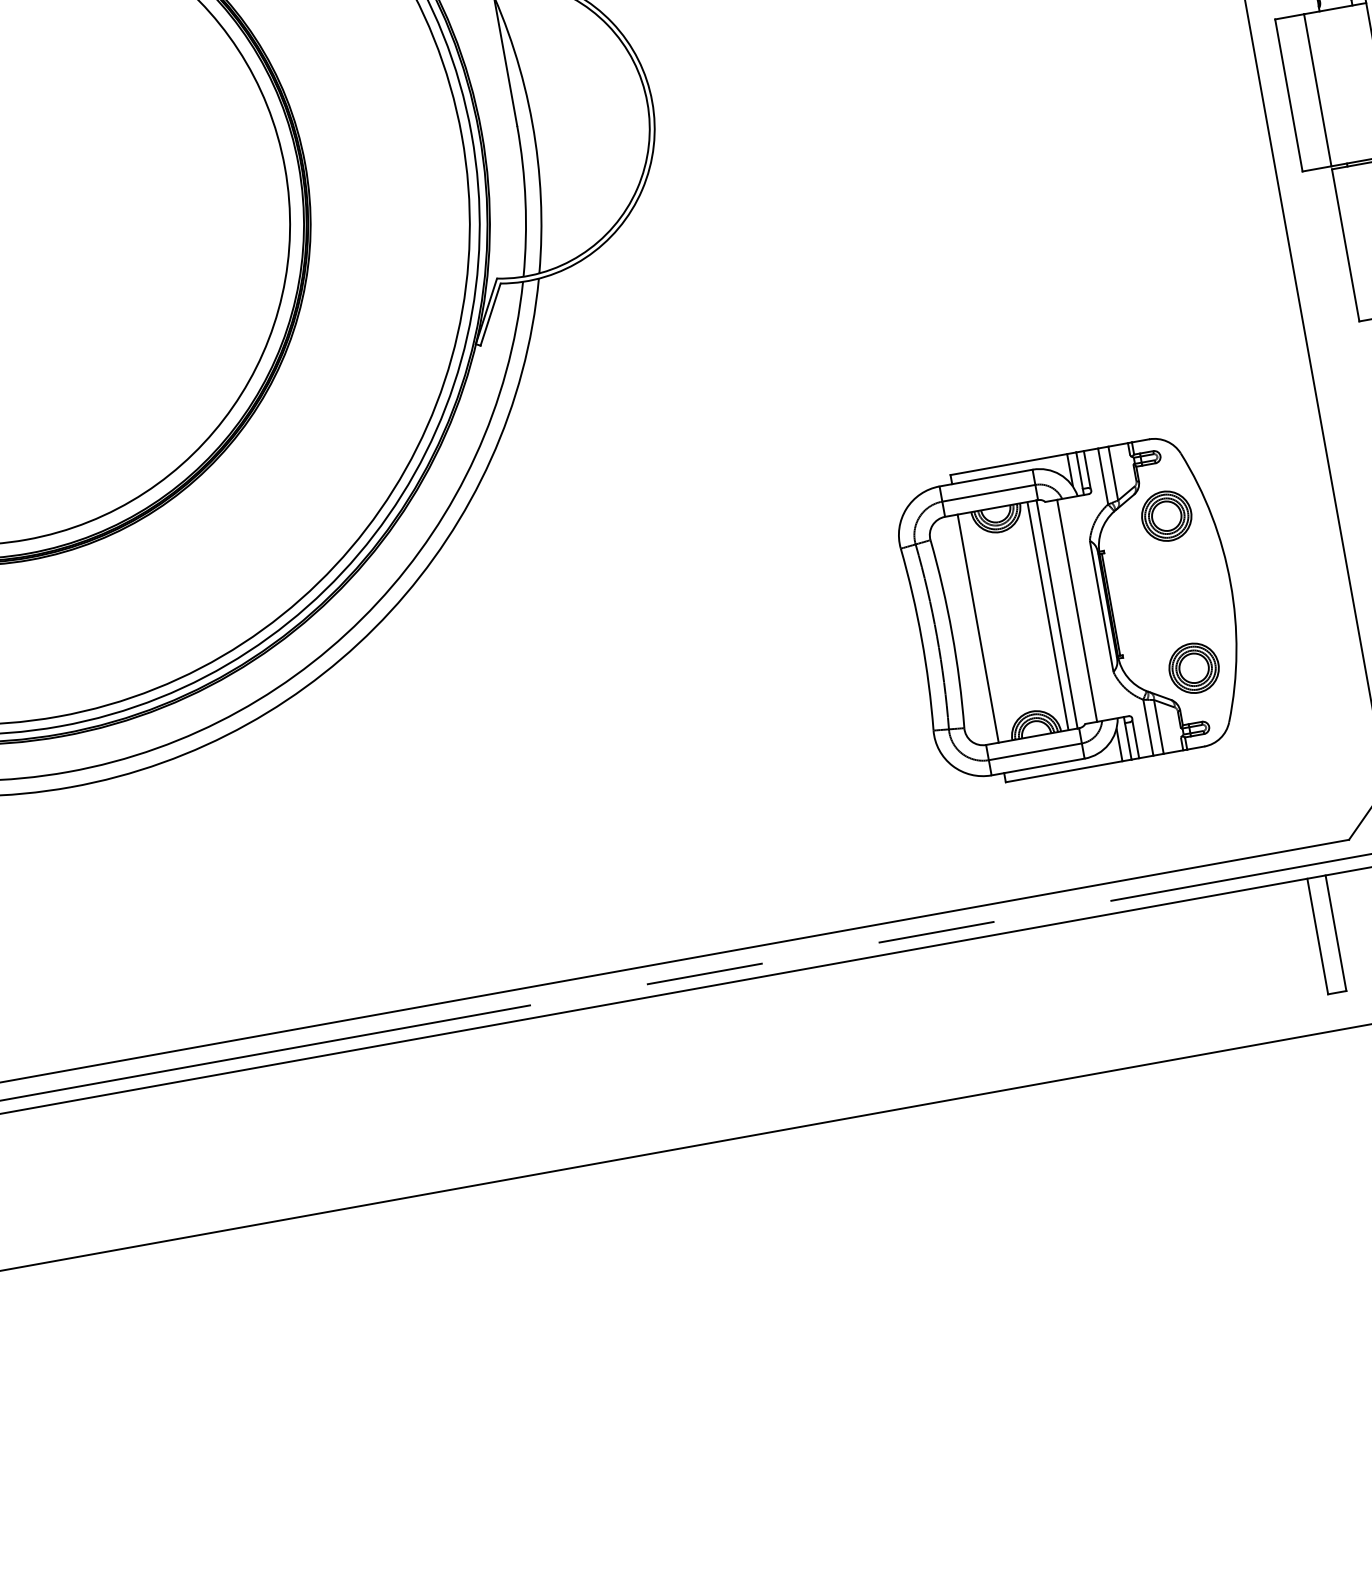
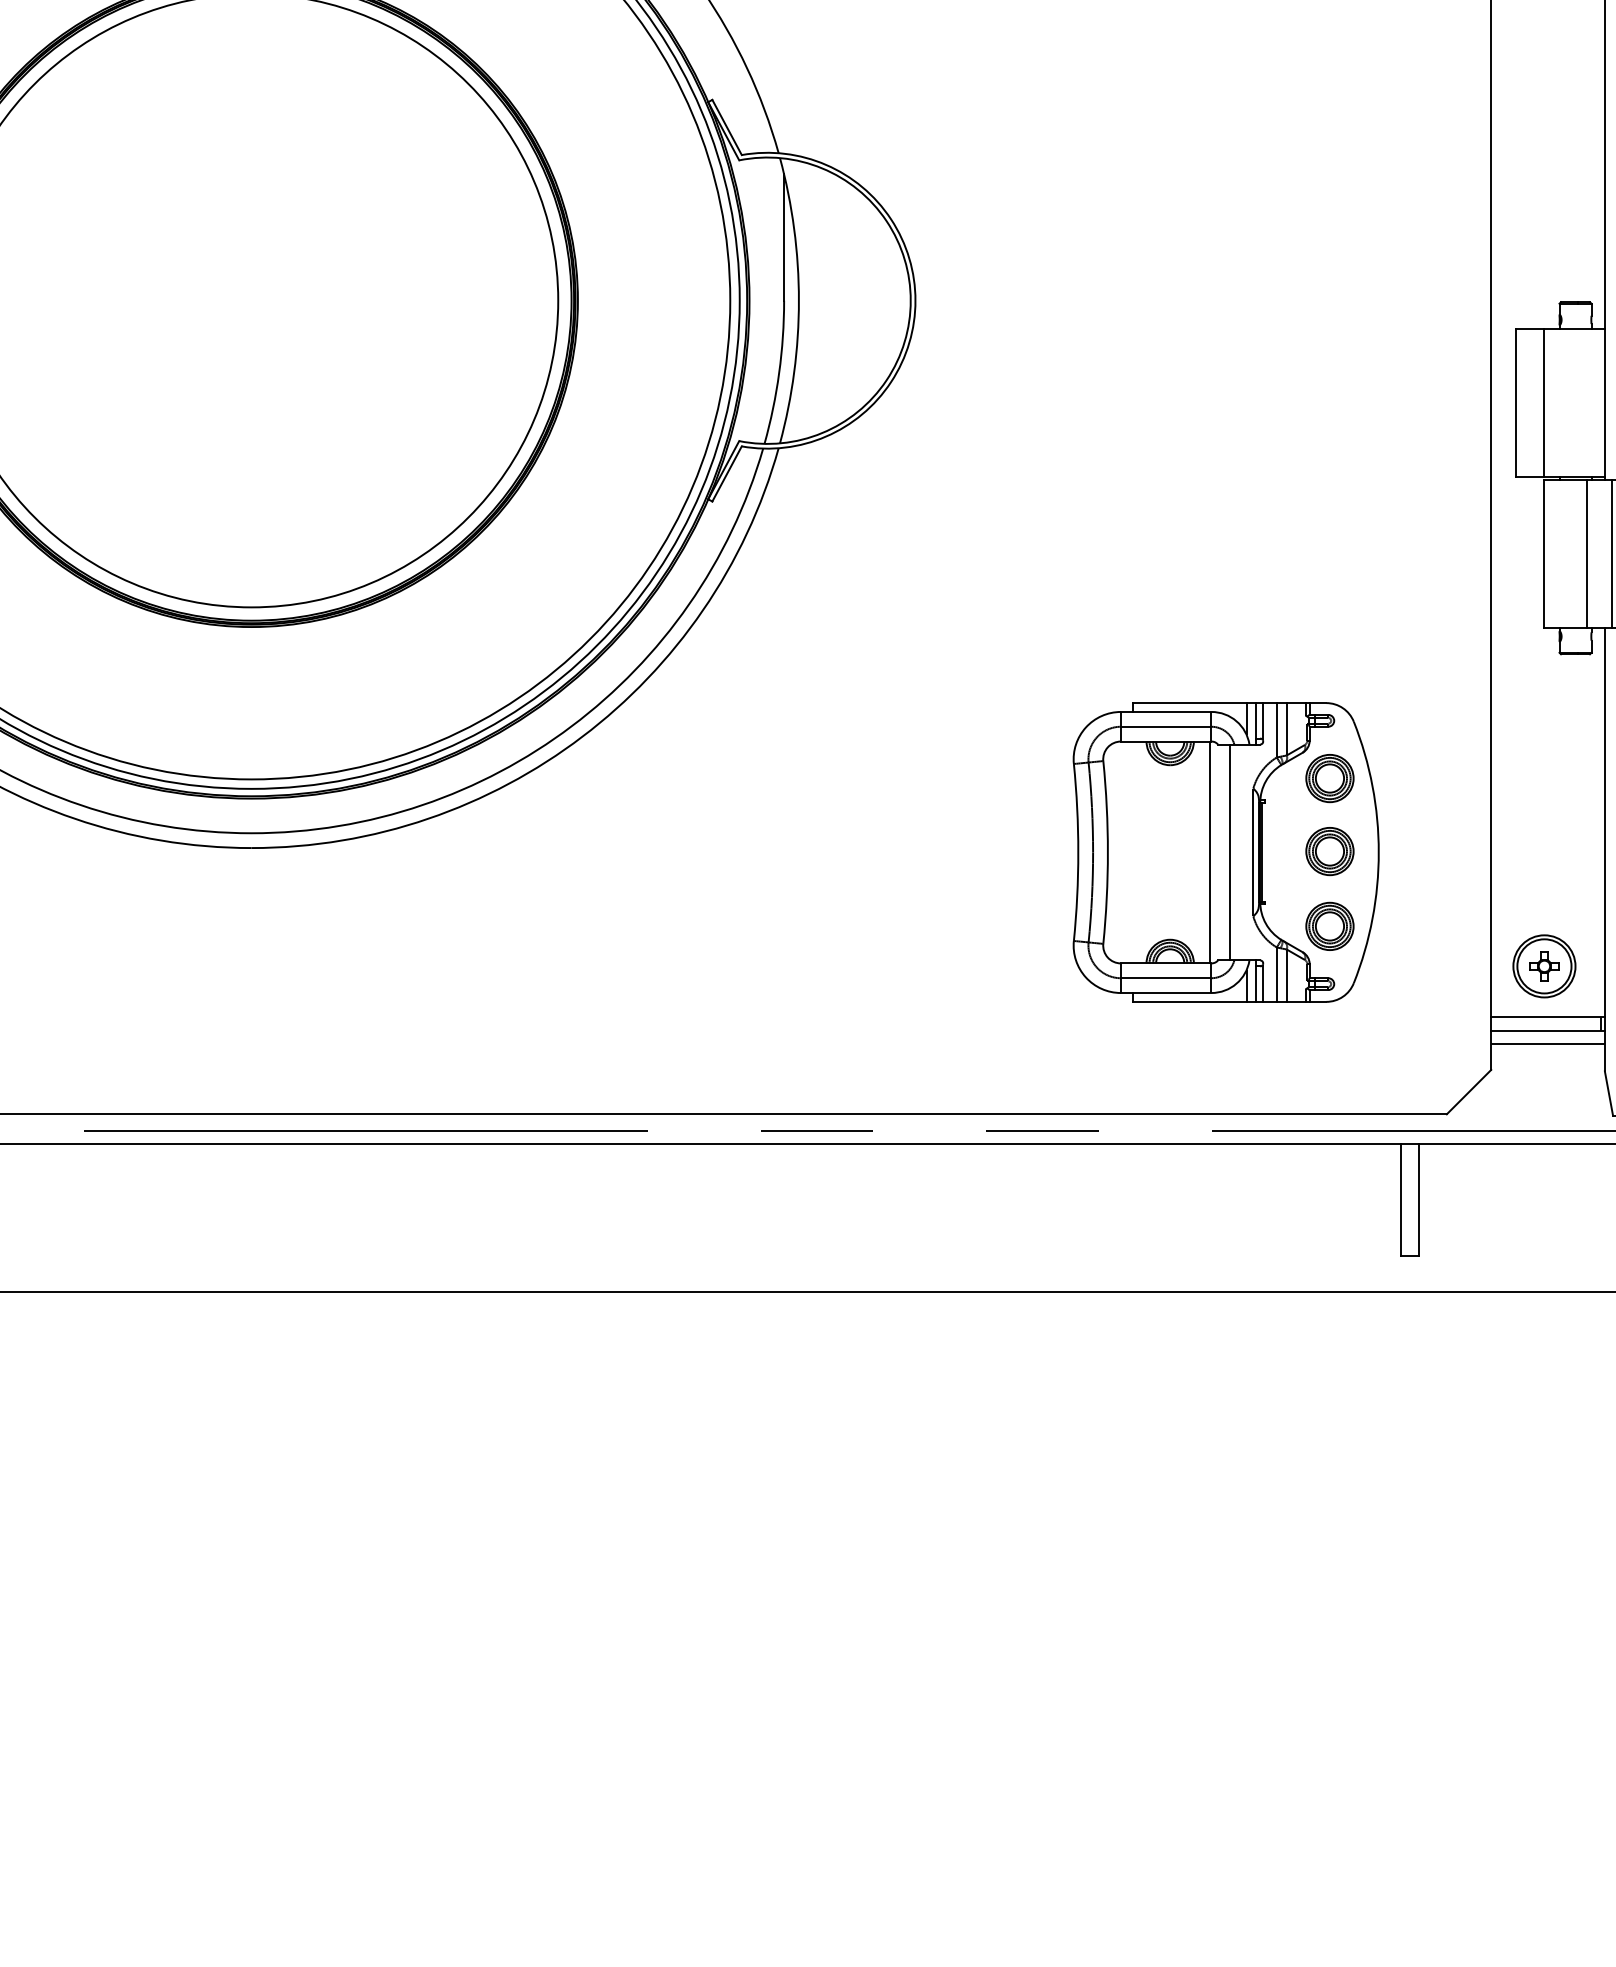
part: (1179, 591) -> (1329, 851), added
line: (1048, 616) -> (1201, 852), removed
line: (978, 628) -> (1133, 852), removed

